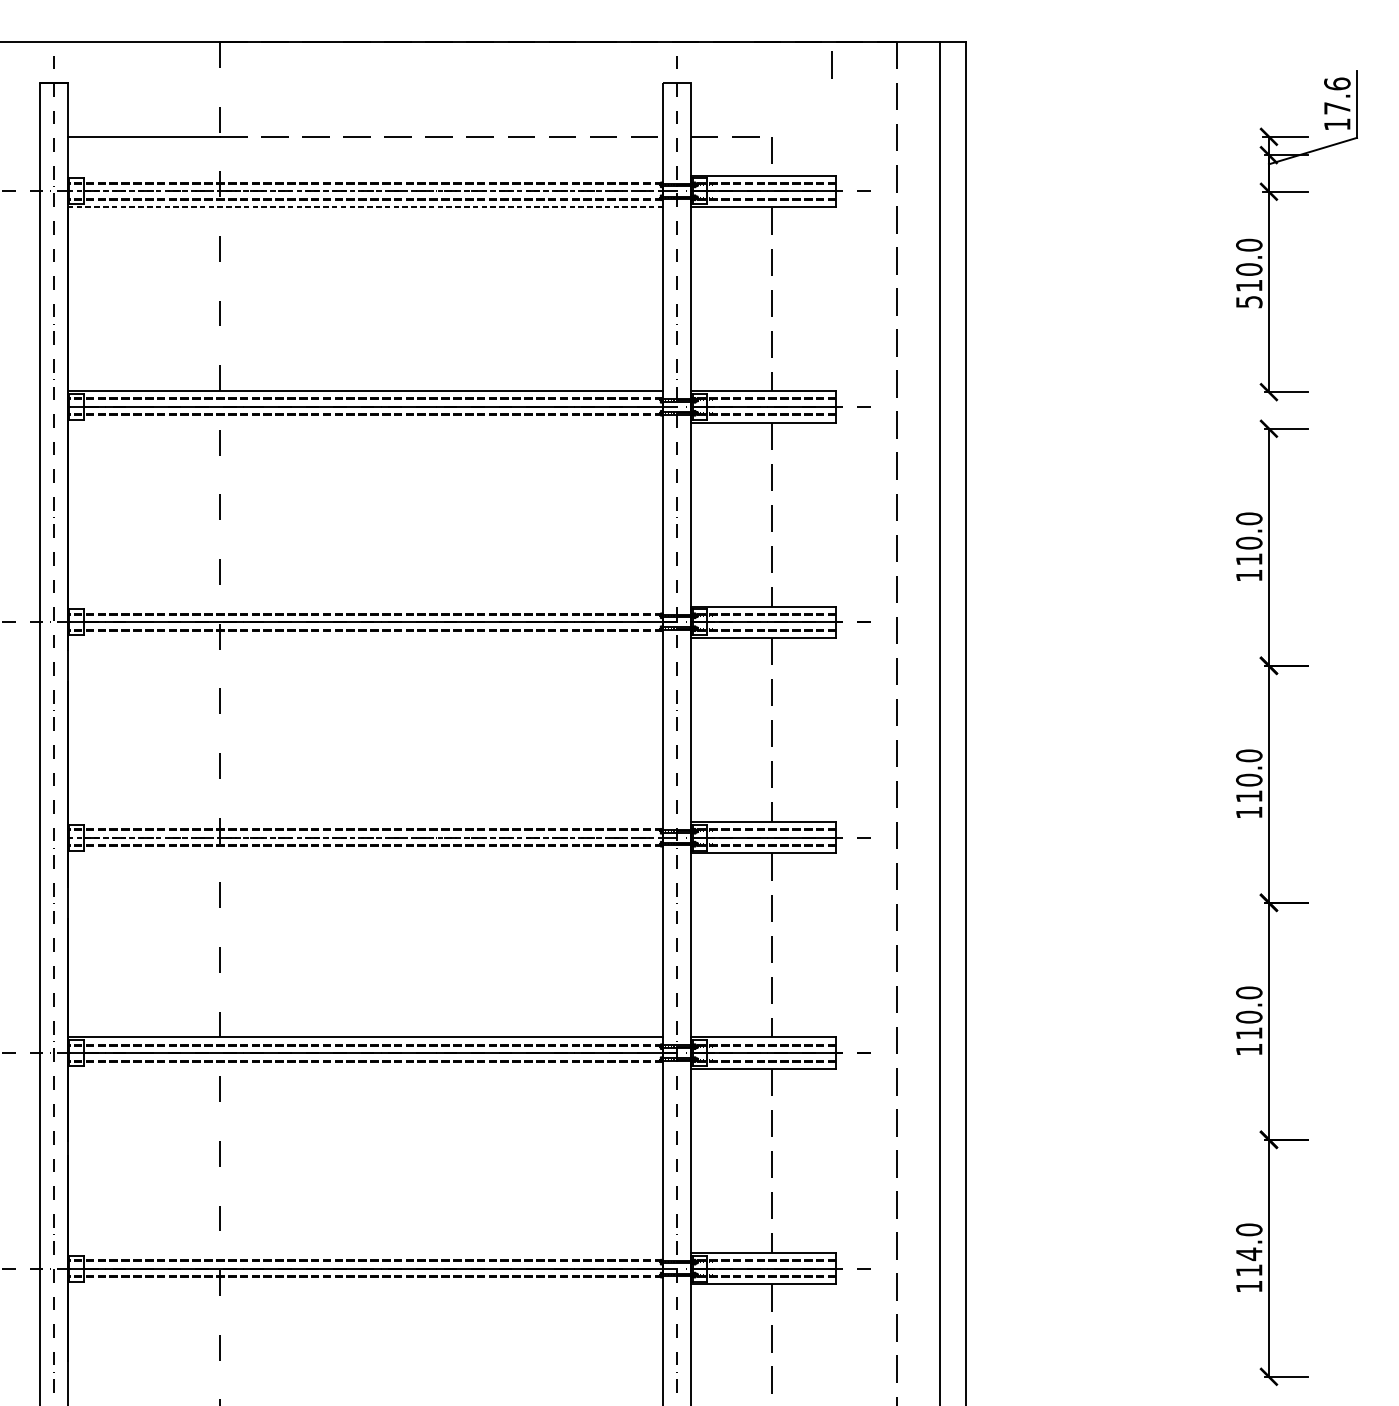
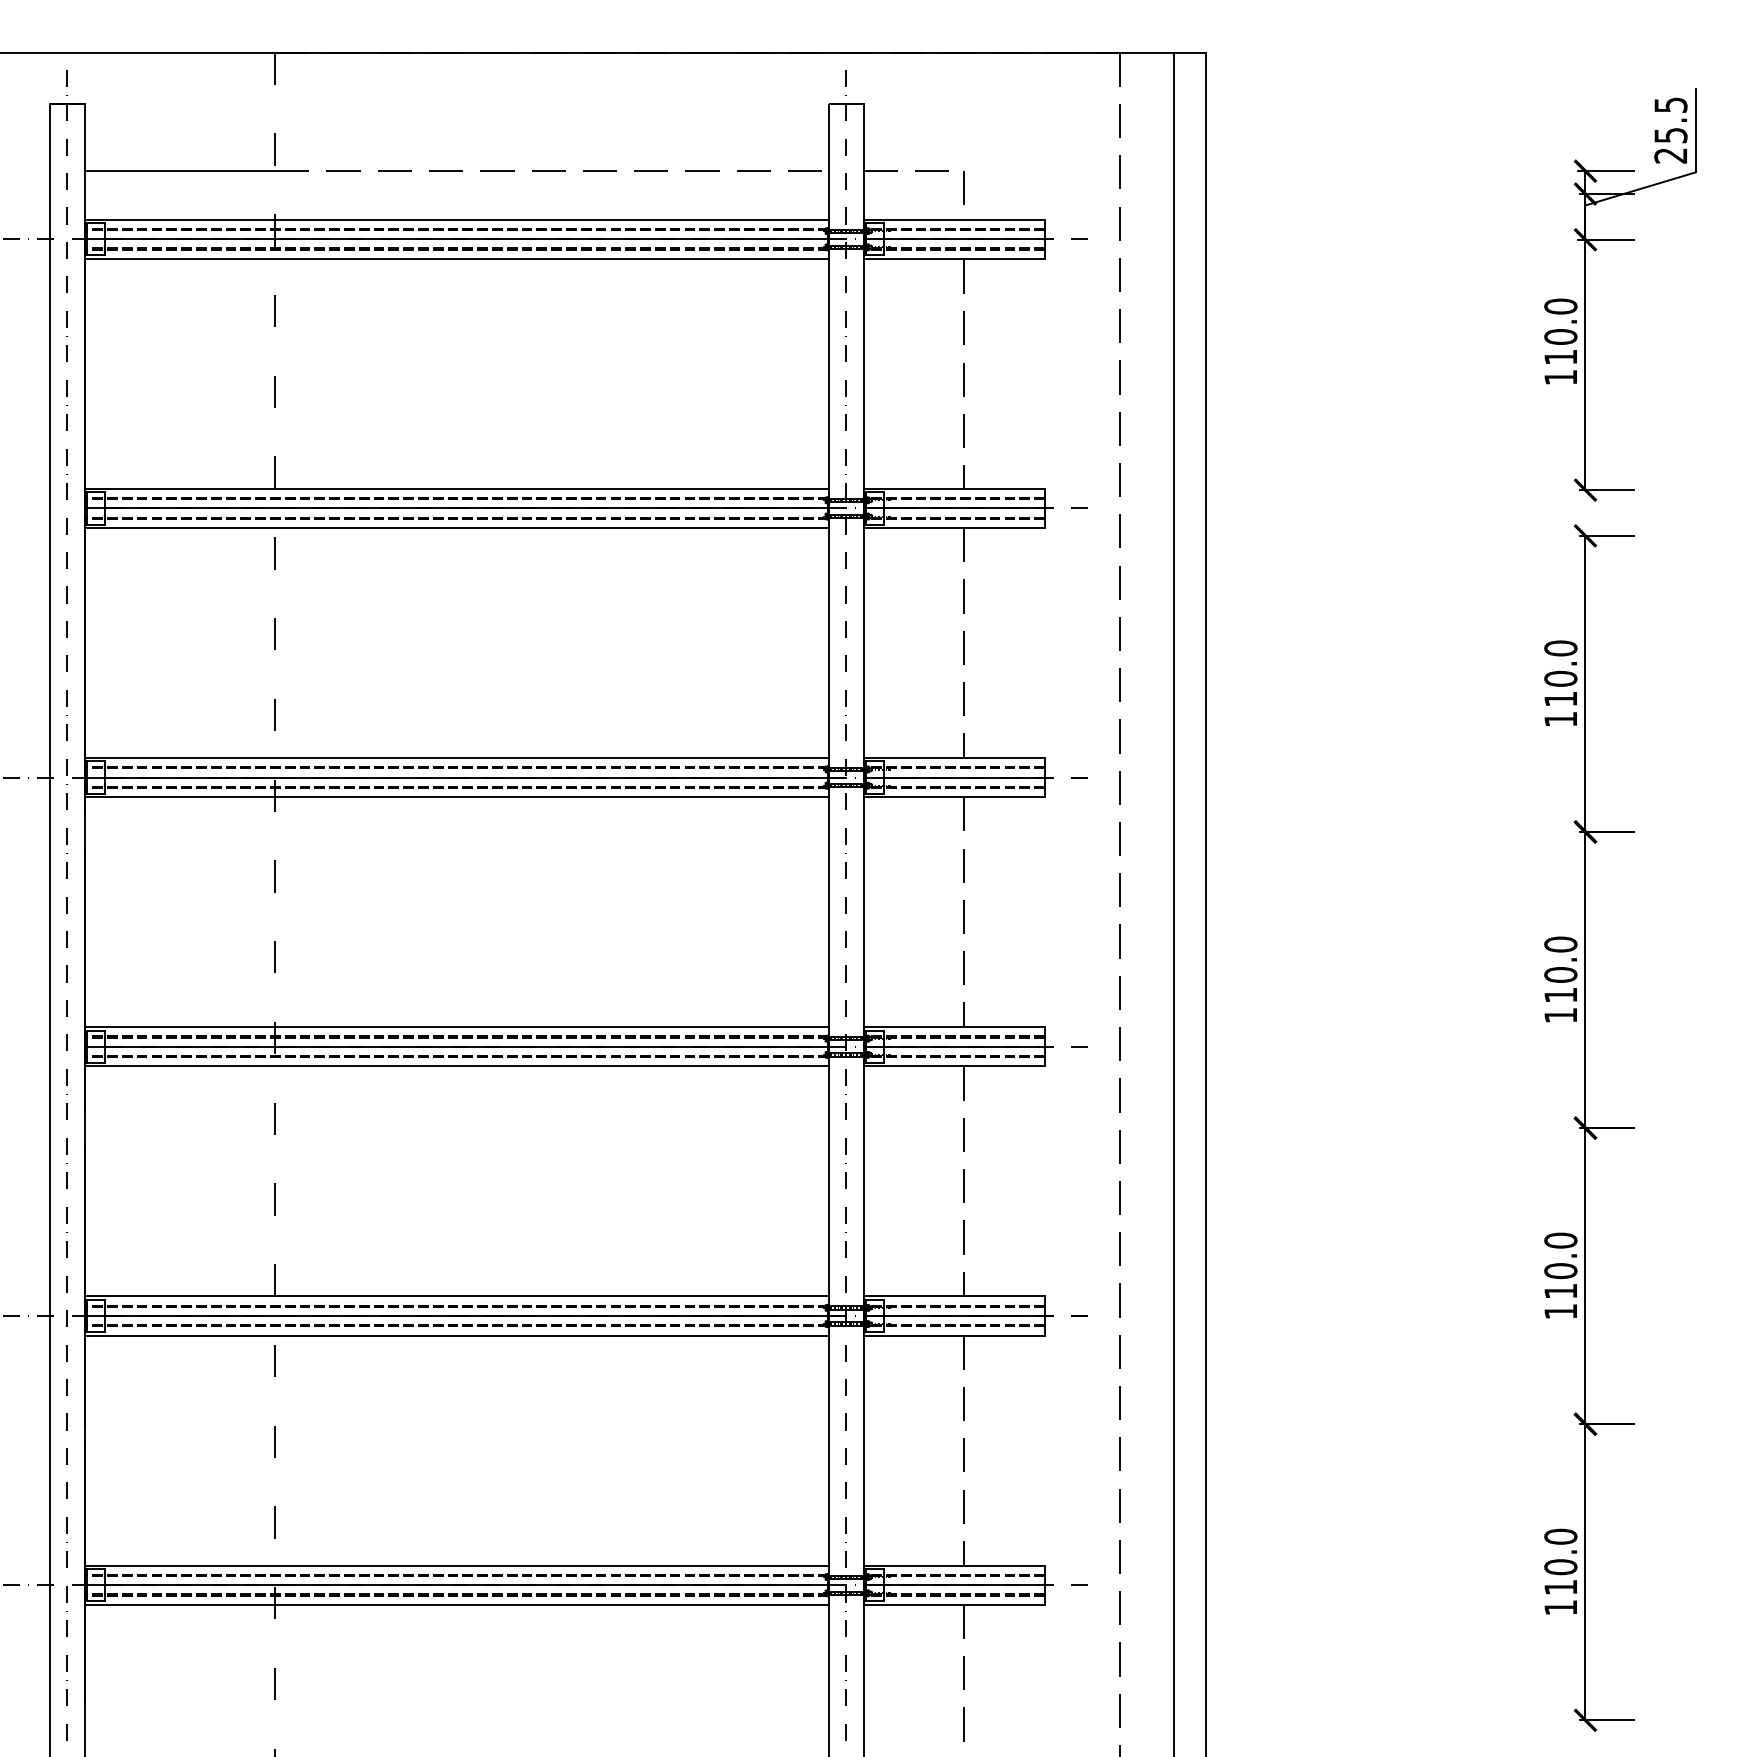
line: (831, 64) -> (1038, 80), removed
text: (1337, 104) -> (1670, 130), 17.6 -> 25.5
line: (365, 175) -> (456, 219), added
line: (365, 191) -> (456, 239), dashed -> solid
line: (365, 206) -> (456, 258), dashed -> solid
text: (1248, 301) -> (1560, 377), 510.0 -> 110.0
line: (365, 422) -> (456, 528), added
line: (365, 606) -> (456, 757), added
line: (365, 638) -> (456, 797), added
line: (365, 822) -> (456, 1027), added
line: (365, 837) -> (456, 1046), dashed -> solid
line: (365, 853) -> (456, 1066), added
line: (365, 1068) -> (456, 1335), added
line: (365, 1252) -> (456, 1565), added
text: (1248, 1253) -> (1560, 1566), 114.0 -> 110.0
line: (365, 1284) -> (456, 1604), added

